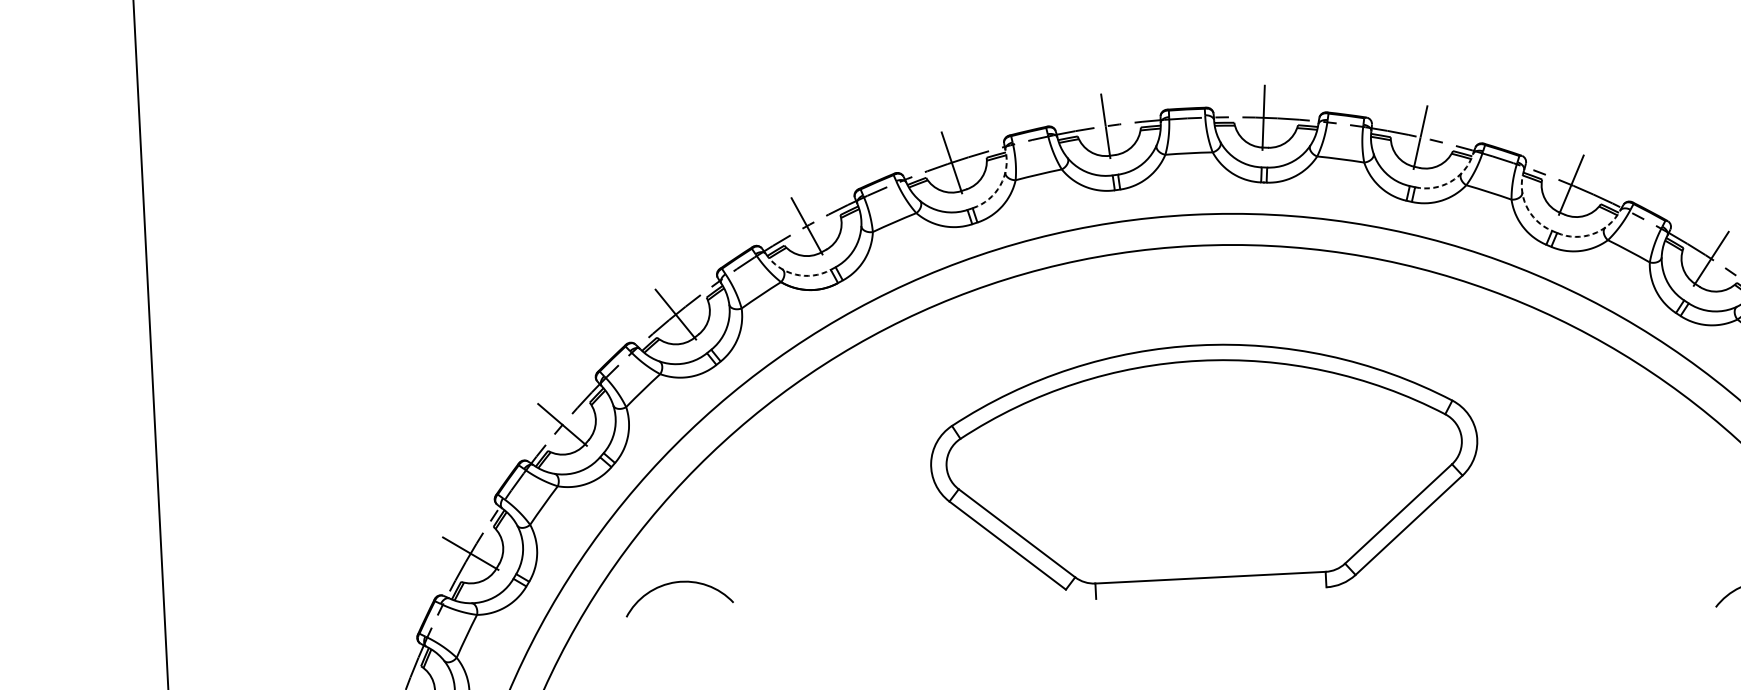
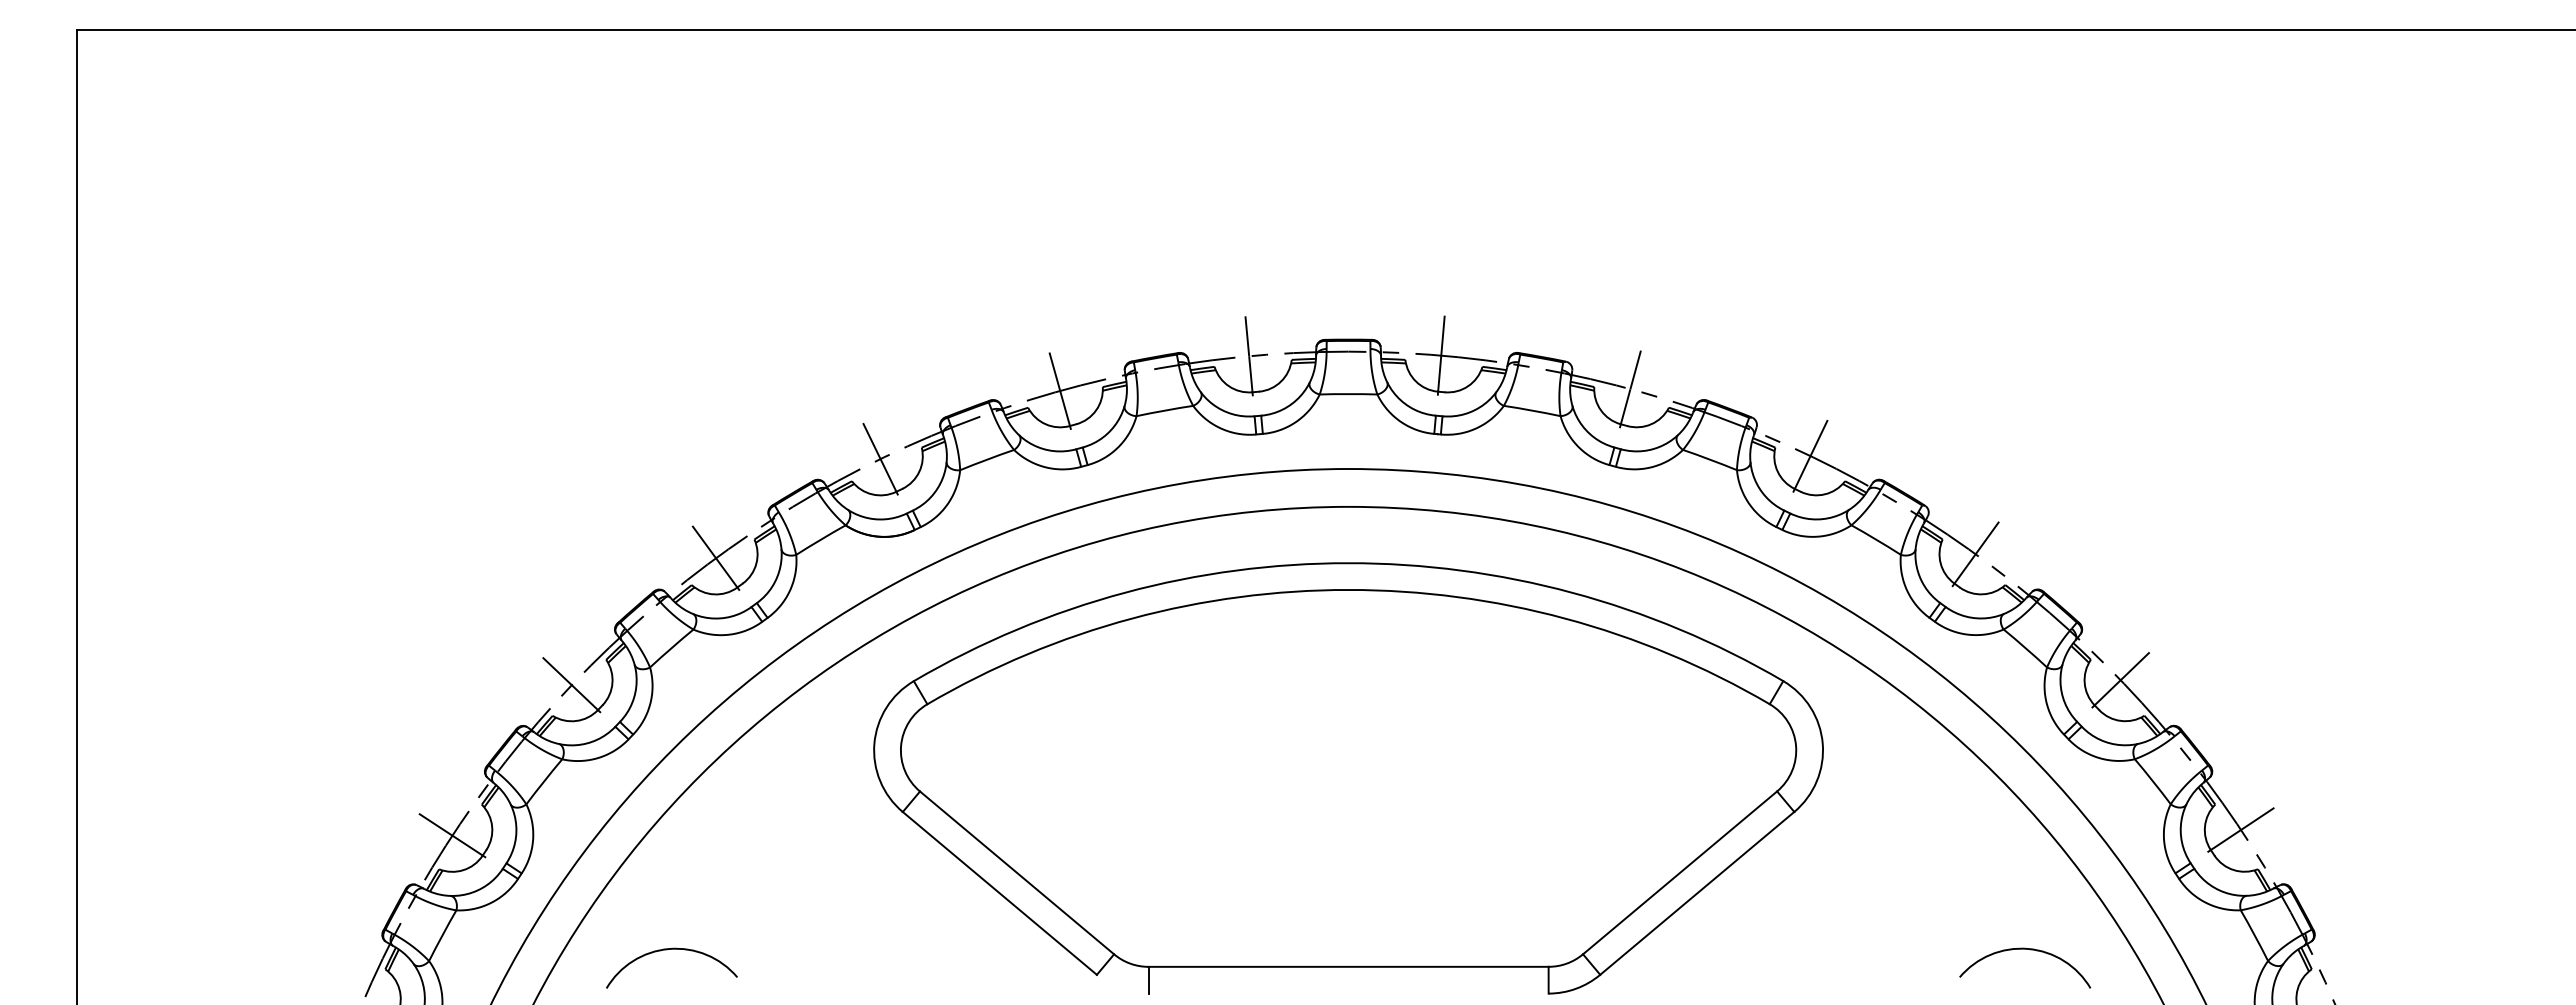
arc: (1450, 181) -> (1664, 444), dashed -> solid
arc: (1000, 185) -> (1117, 421), dashed -> solid
arc: (1526, 205) -> (1754, 478), dashed -> solid
arc: (1592, 233) -> (1833, 516), dashed -> solid
arc: (795, 274) -> (863, 516), dashed -> solid
part: (1204, 469) -> (1348, 778), size x1.43
arc: (675, 583) -> (667, 950), moved

